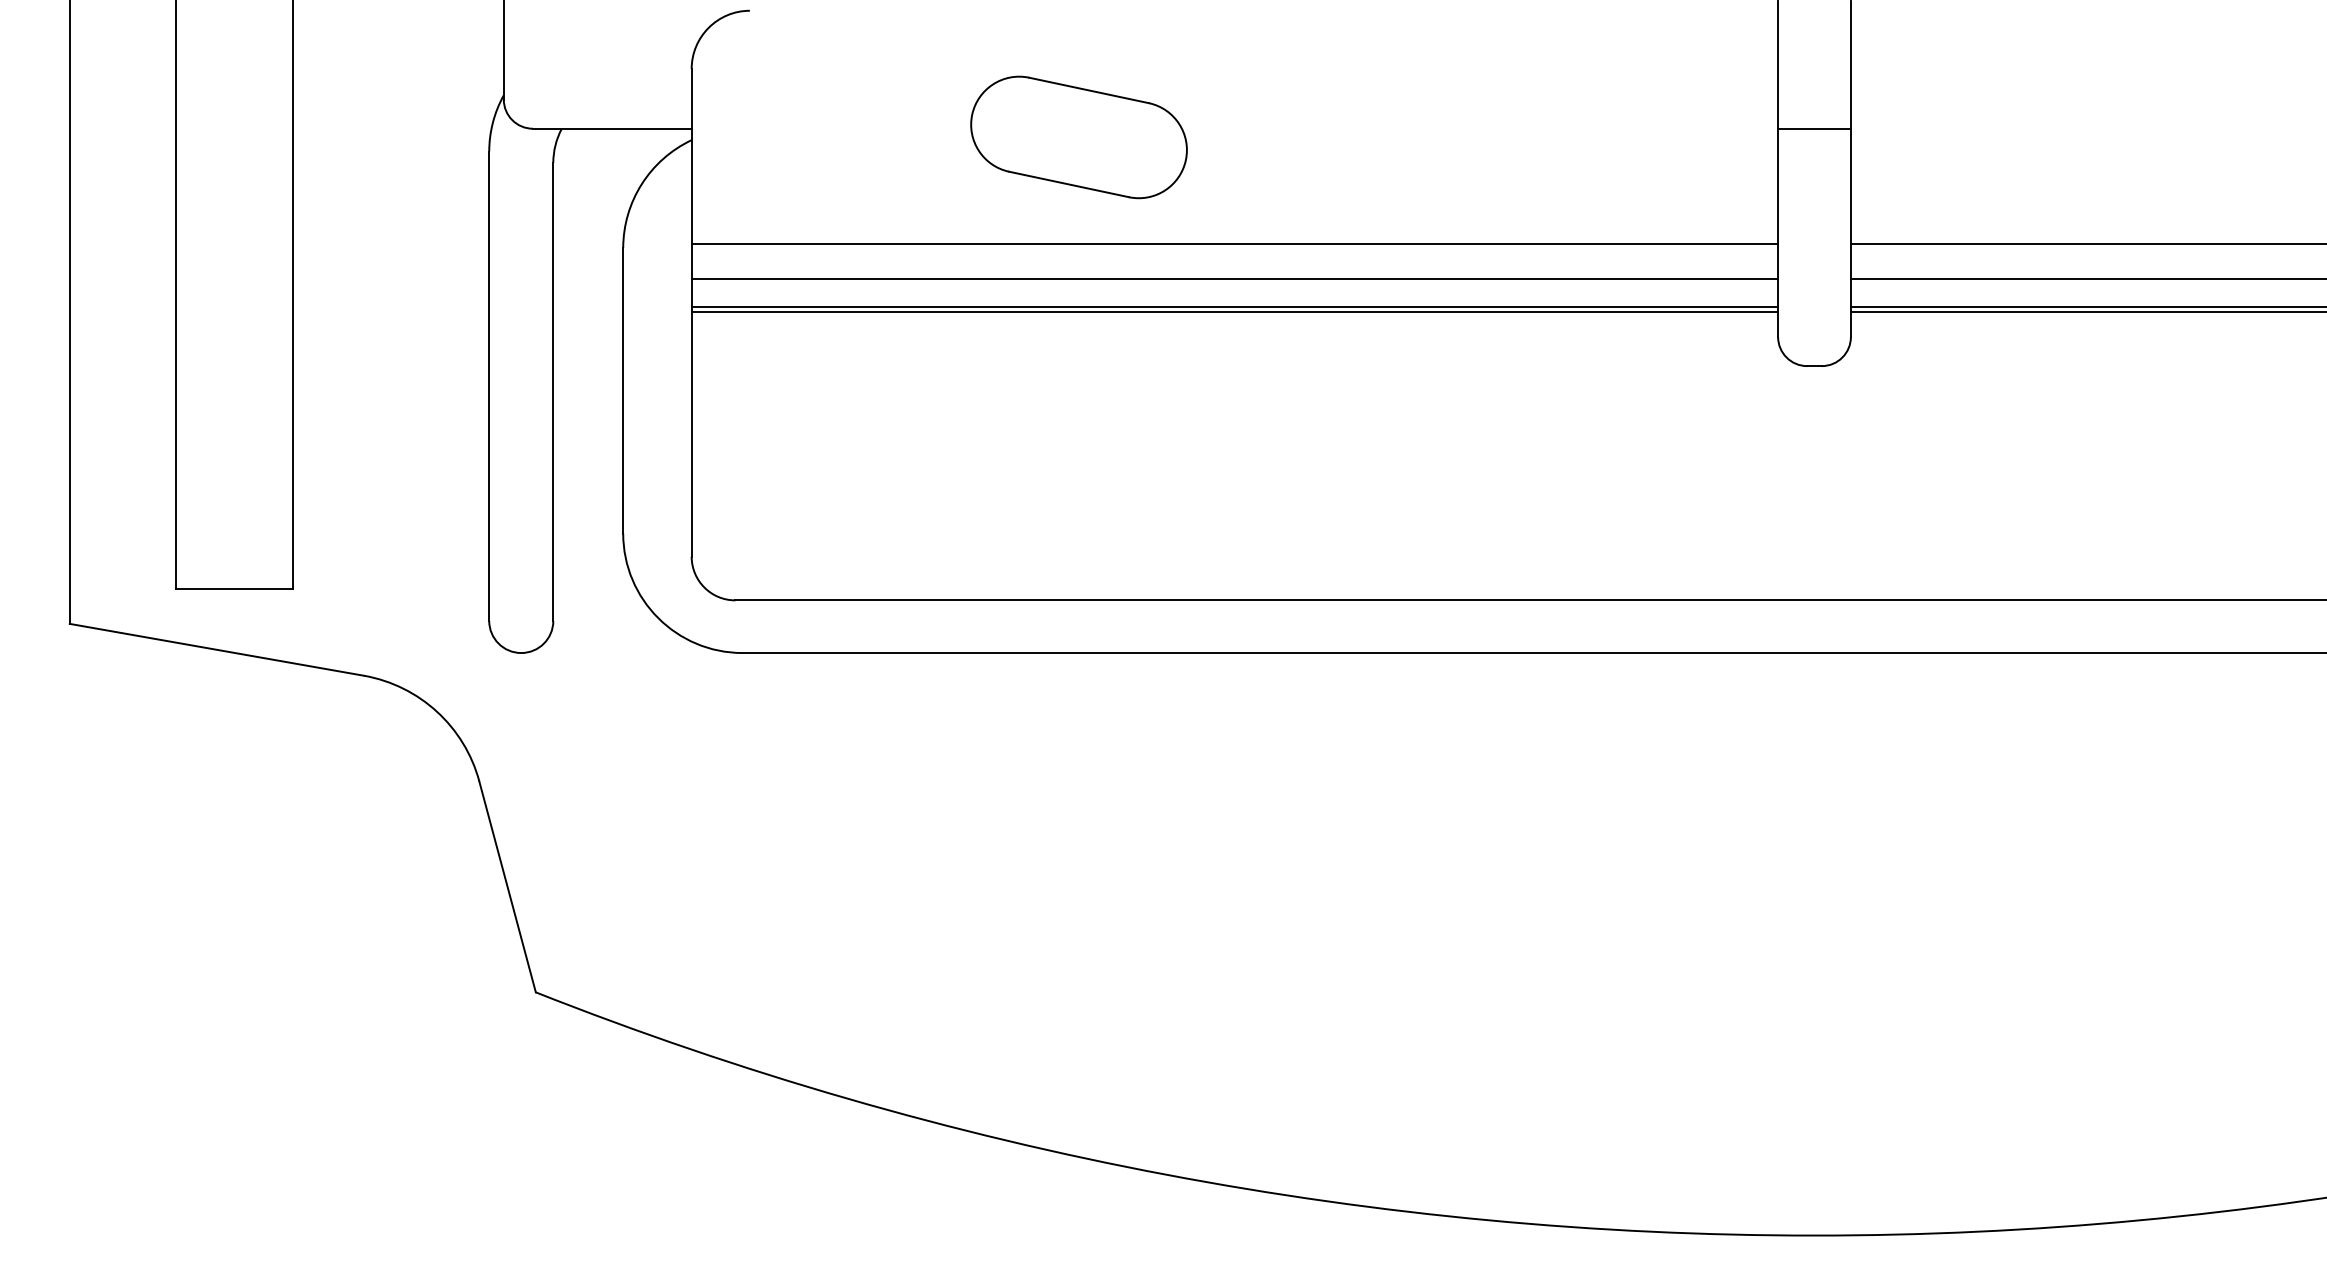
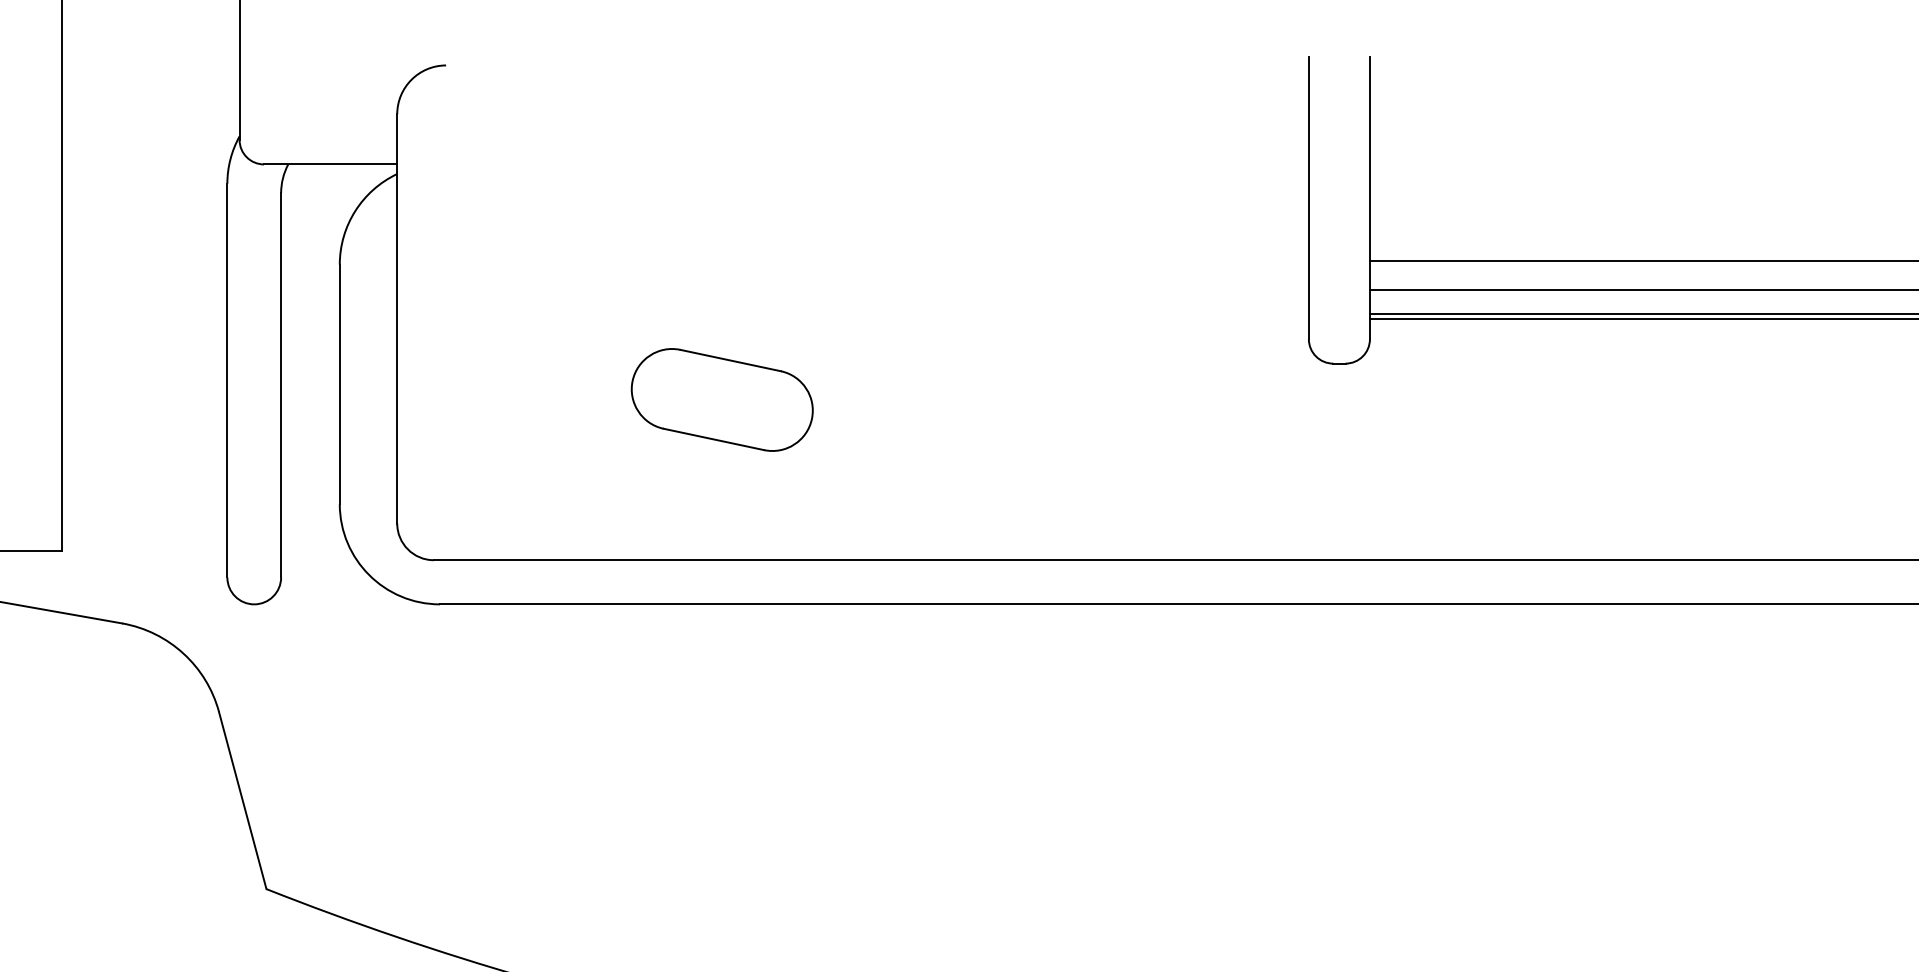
line: (1814, 128) -> (1339, 164), removed
part: (1078, 137) -> (721, 400), moved
line: (1234, 243) -> (852, 260), removed
line: (1234, 278) -> (852, 290), removed
line: (1234, 307) -> (852, 314), removed
line: (1234, 312) -> (852, 318), removed

